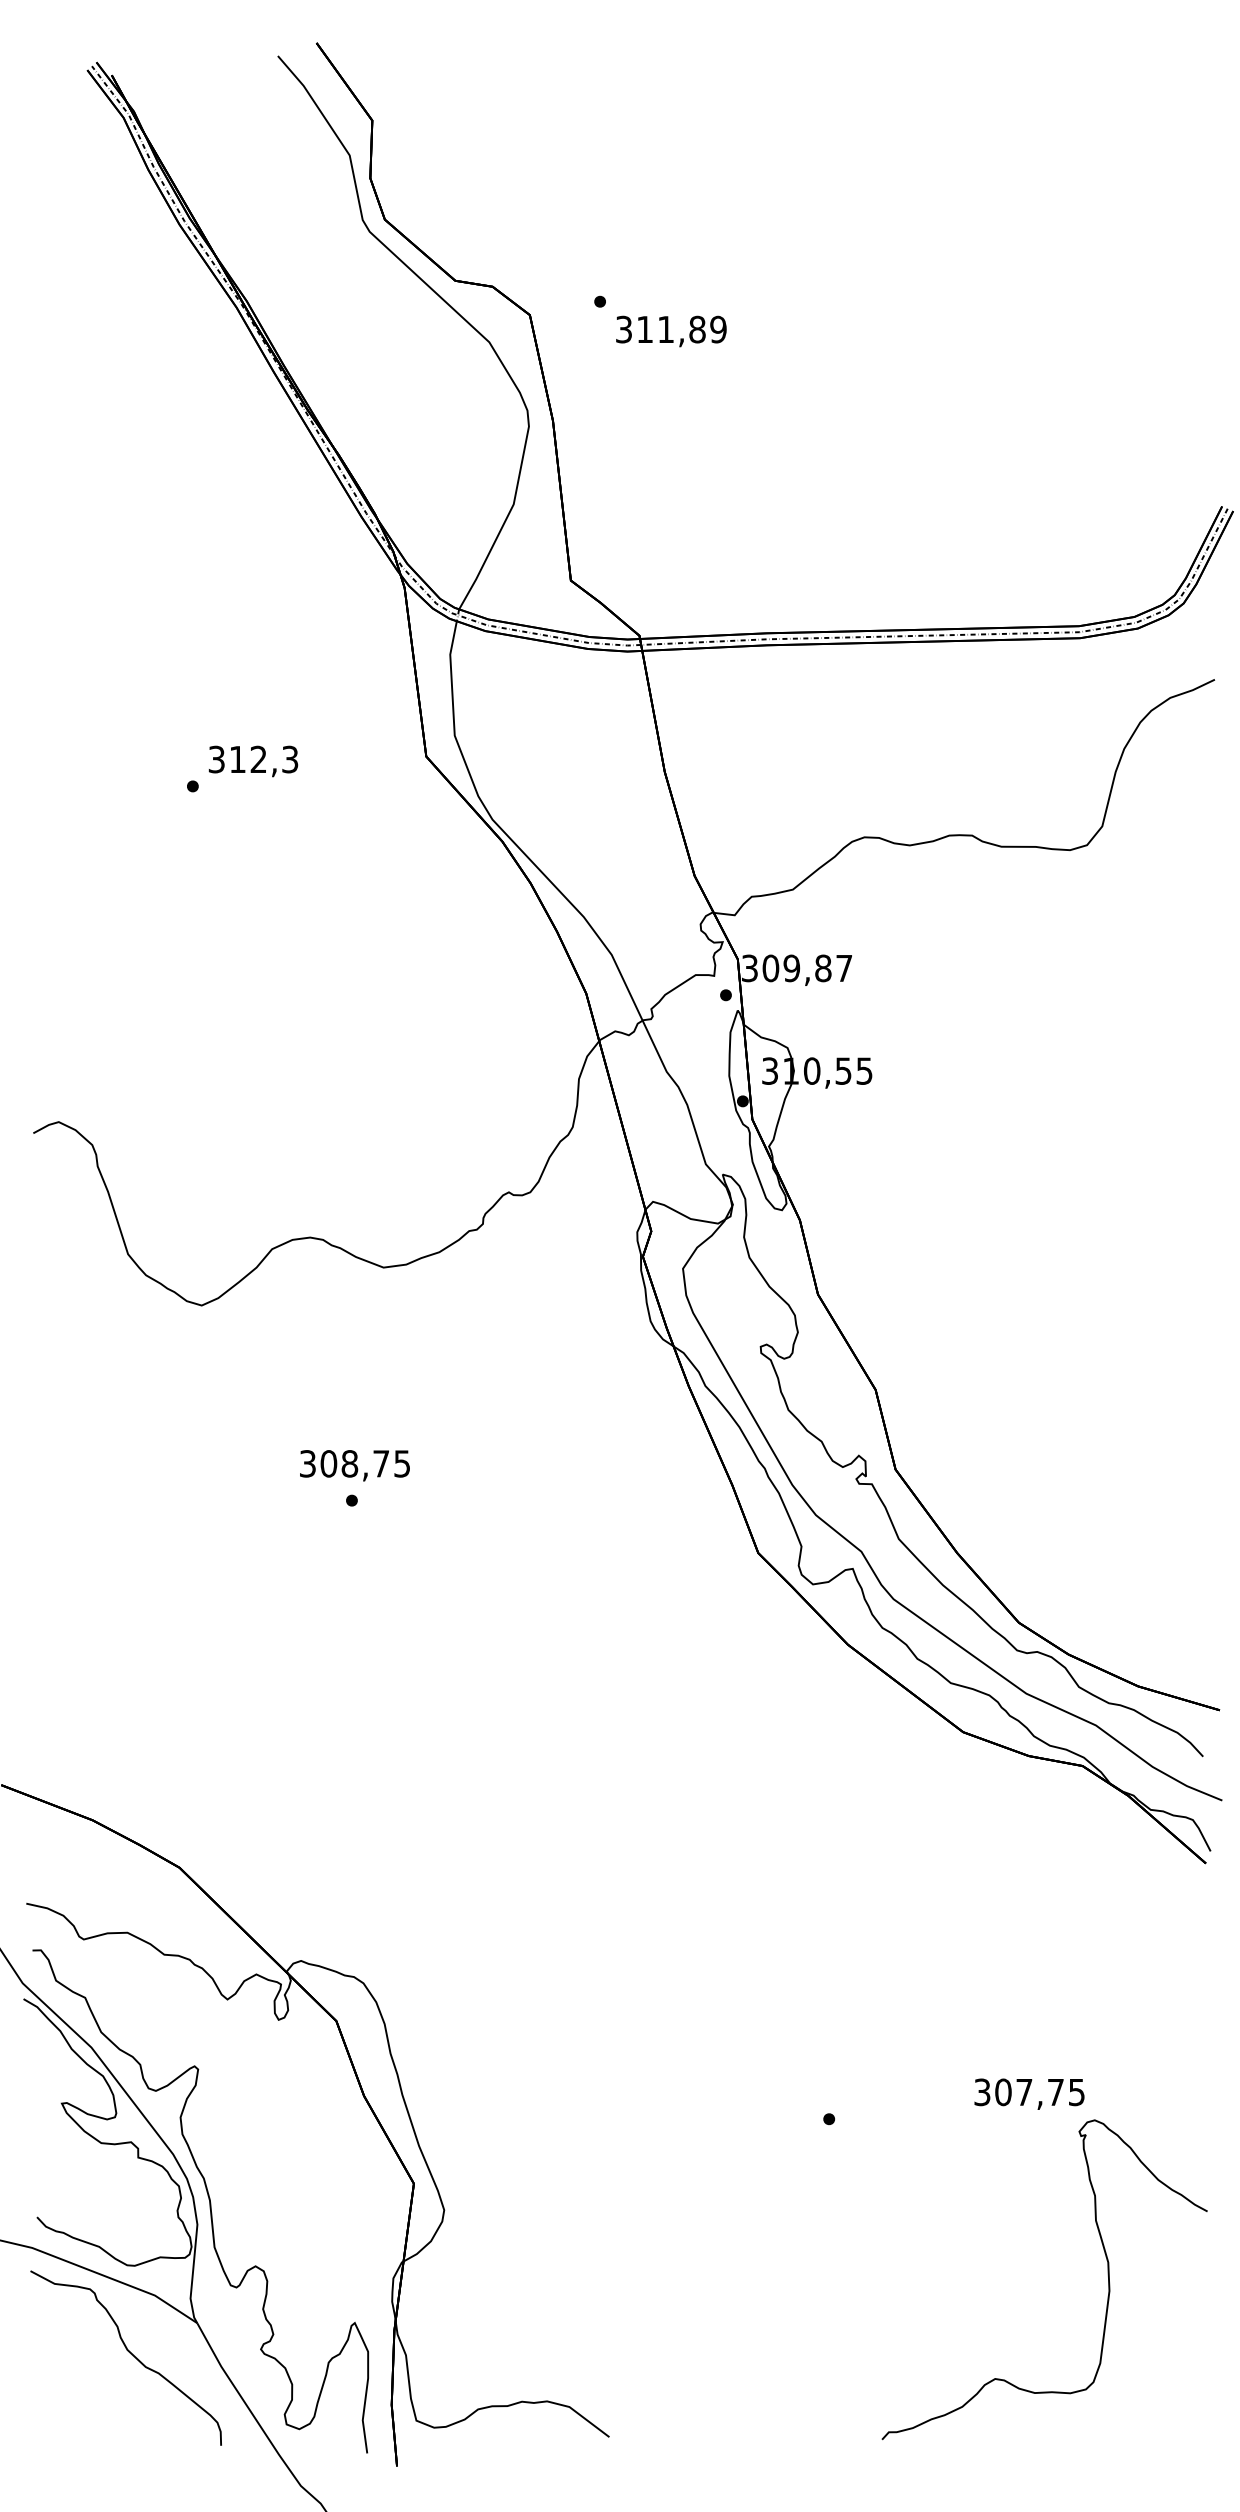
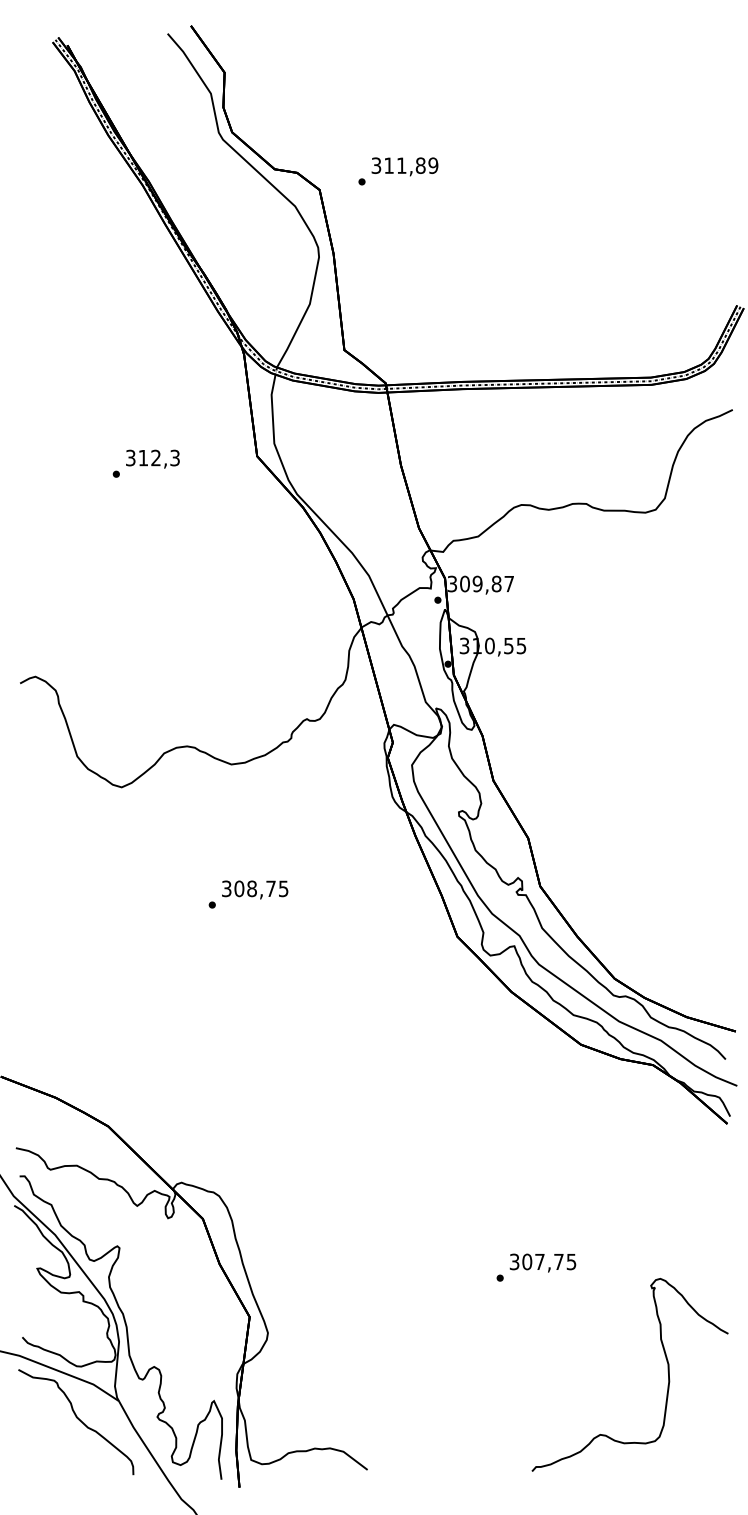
text: (670, 330) -> (404, 166), moved
text: (355, 1464) -> (255, 889), moved
text: (1028, 2093) -> (542, 1262), moved

